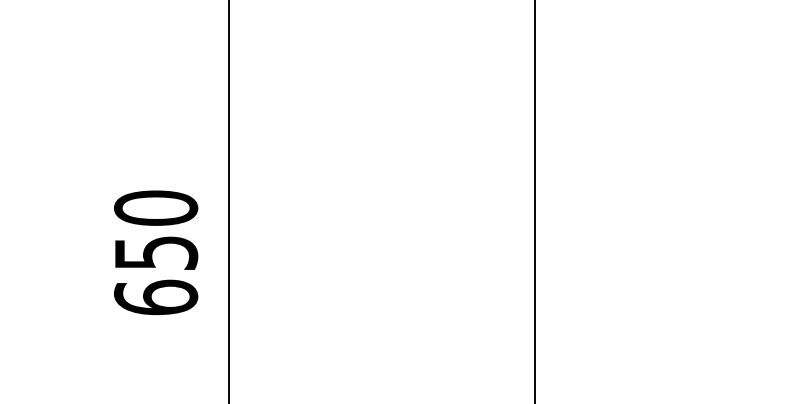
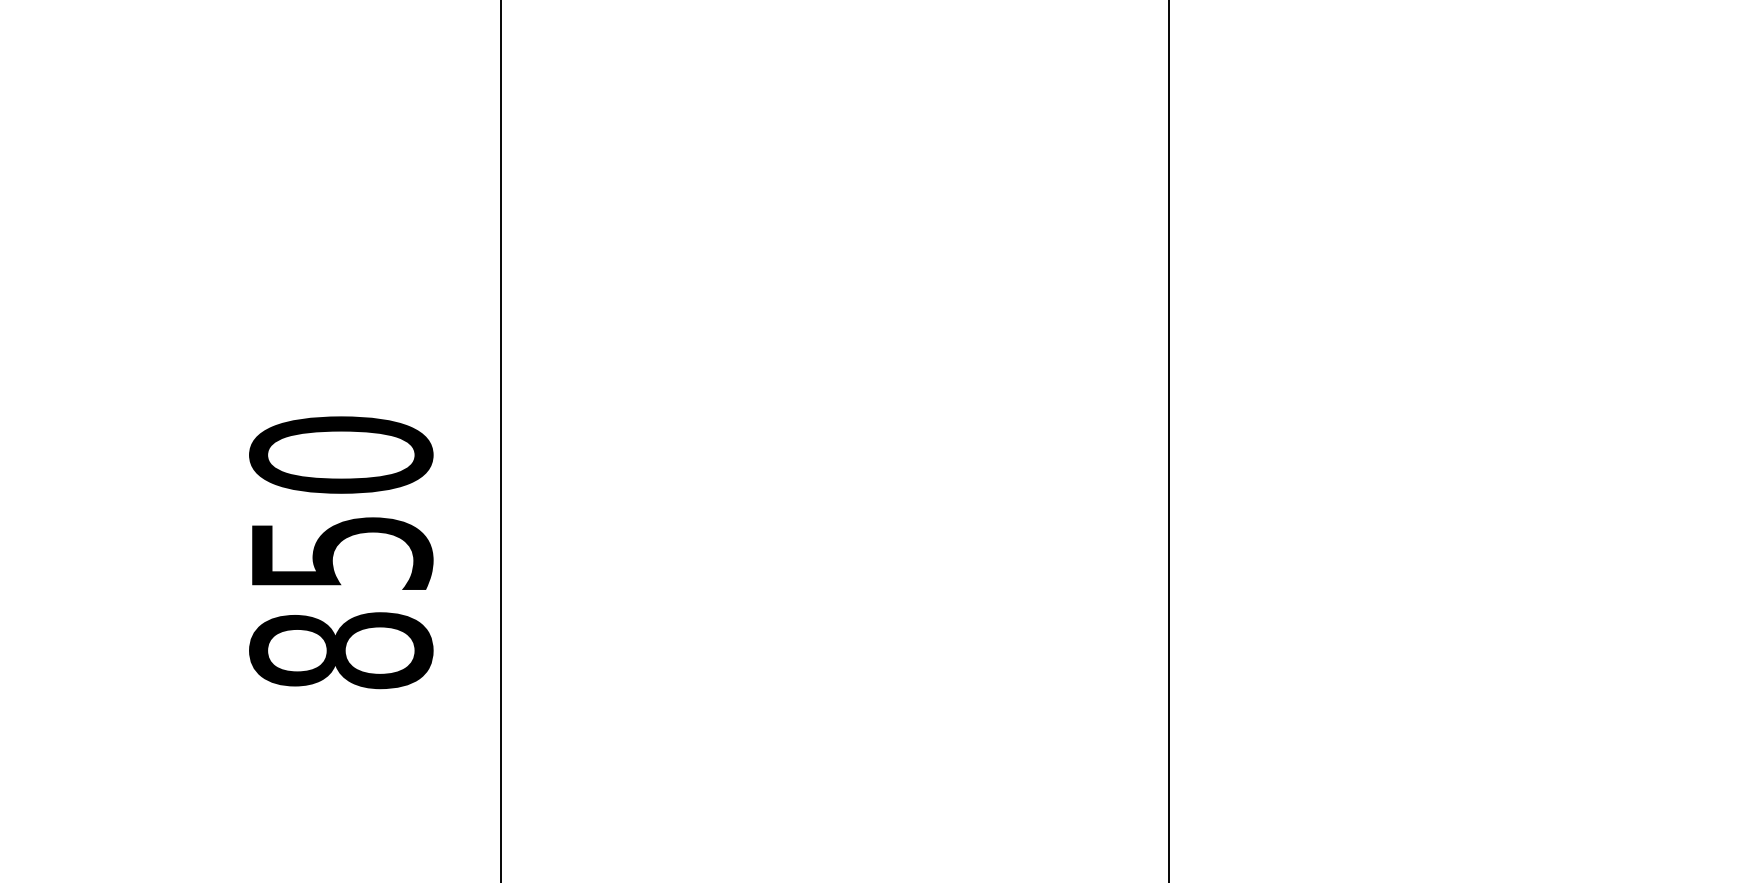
text: (156, 297) -> (342, 650), 650 -> 850

